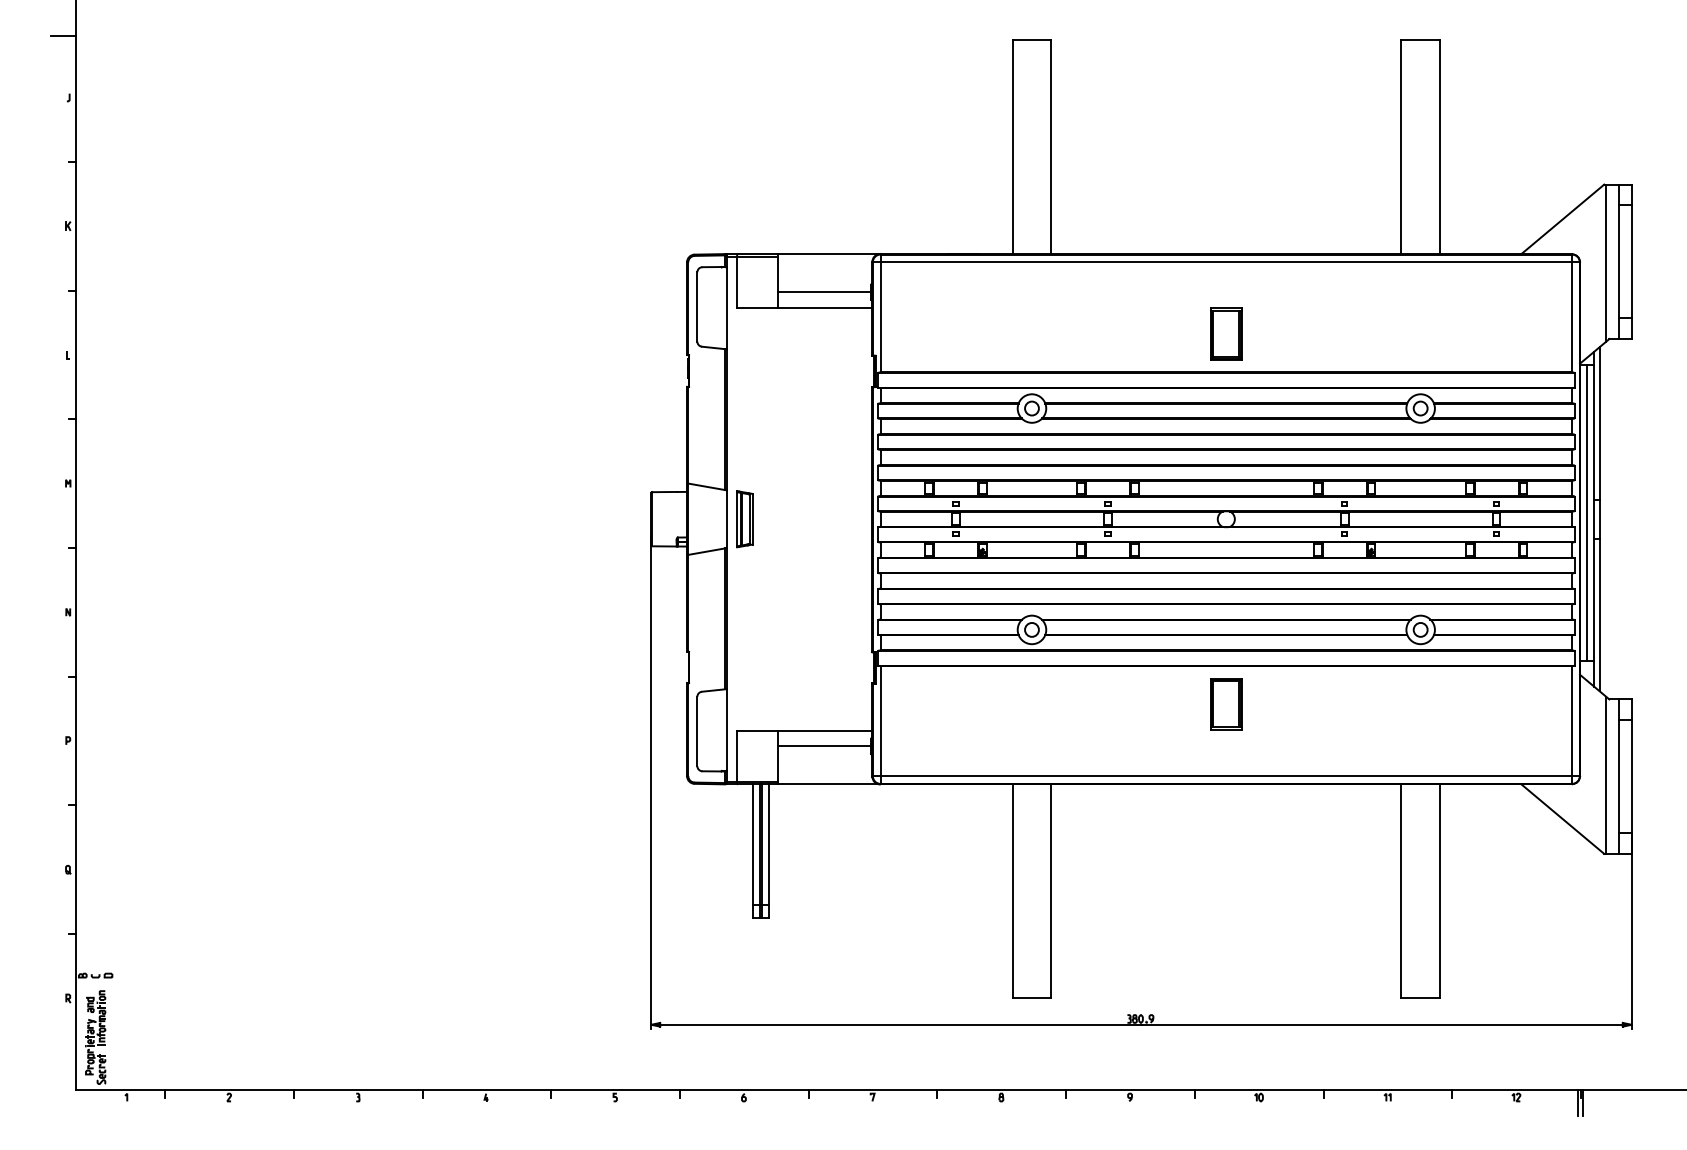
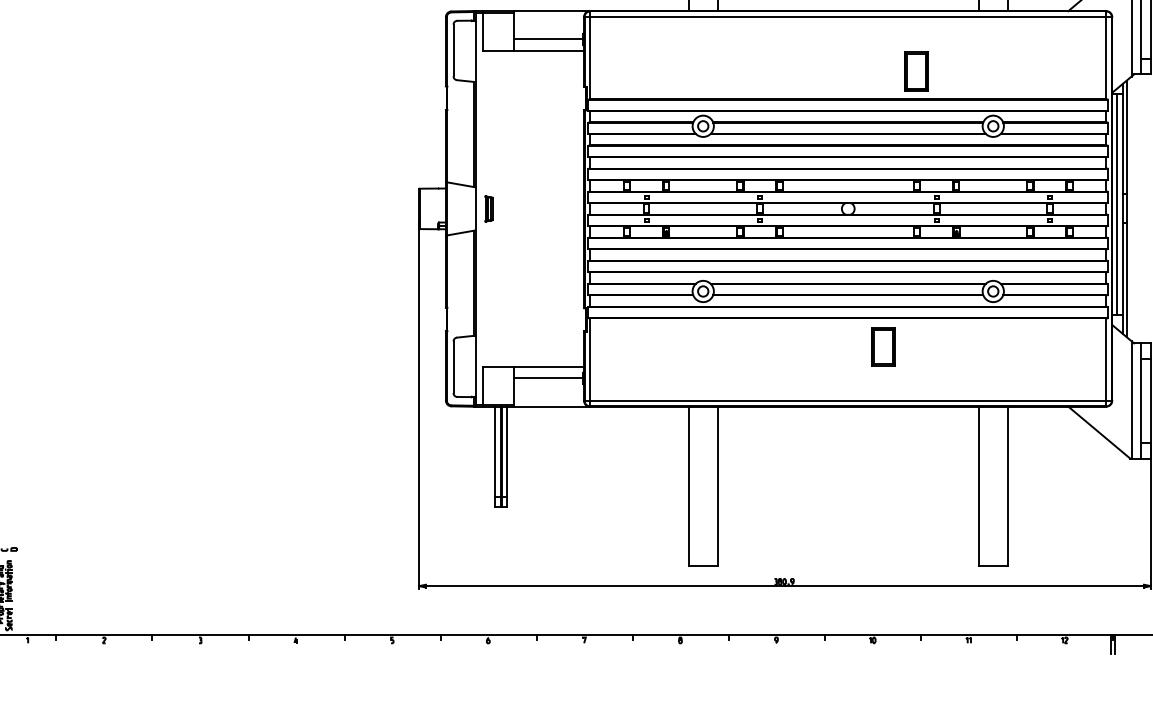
part: (1226, 333) -> (916, 71), moved
part: (744, 519) -> (488, 209), size x0.6
part: (1226, 704) -> (883, 347), moved

